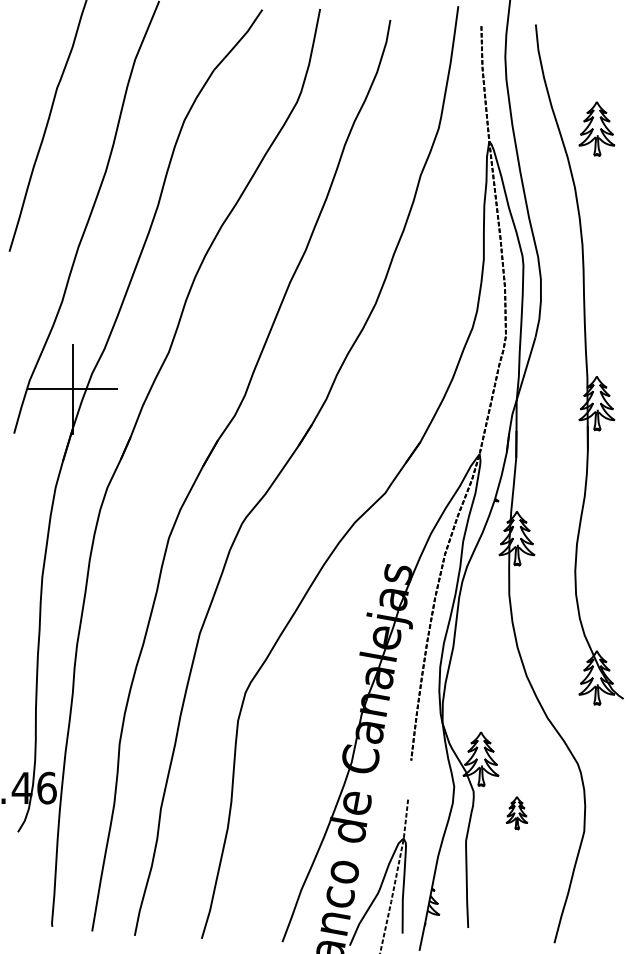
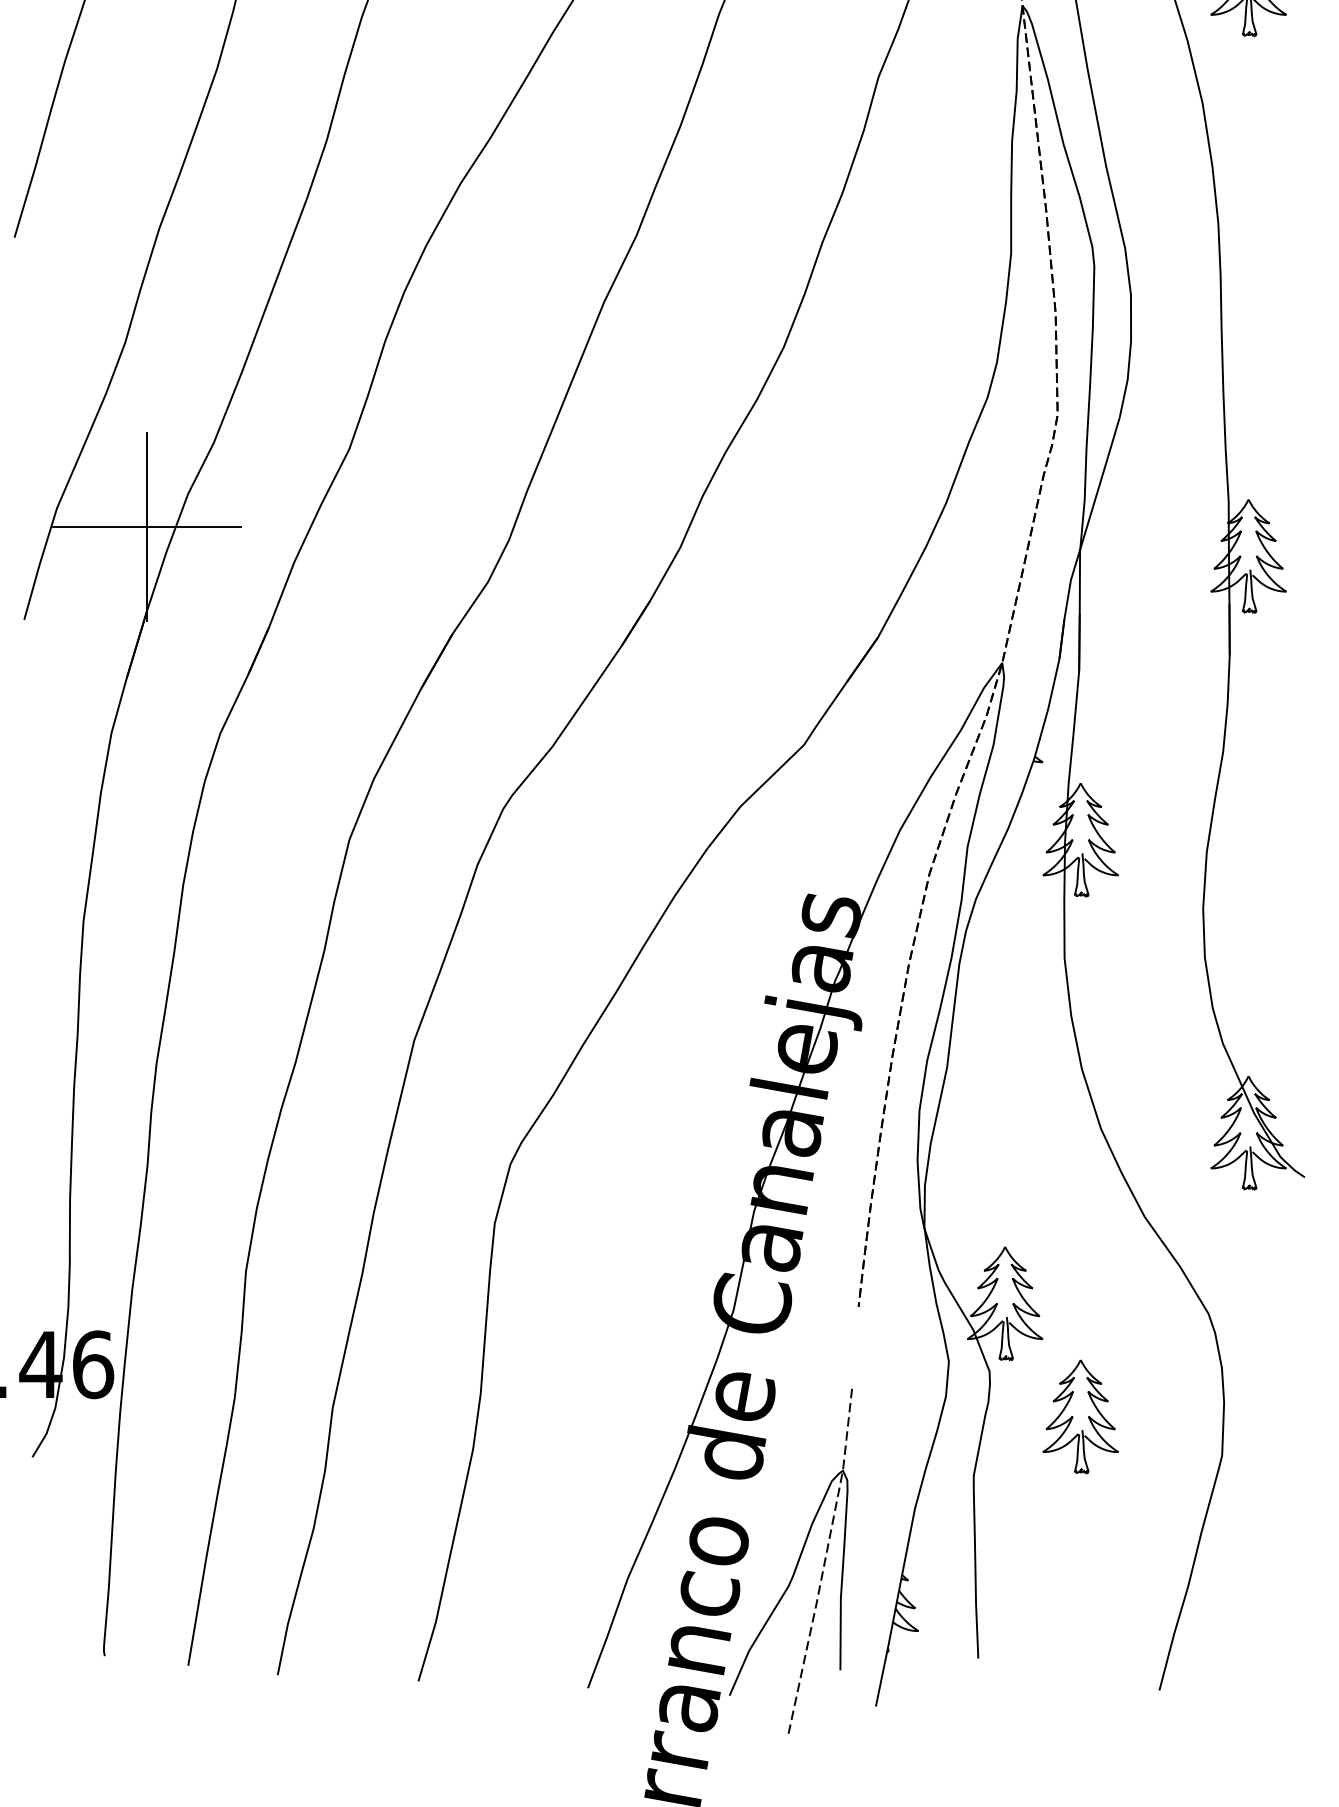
part: (516, 812) -> (1079, 1415), size x1.67

